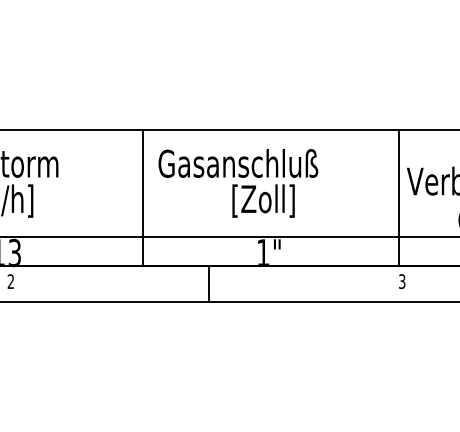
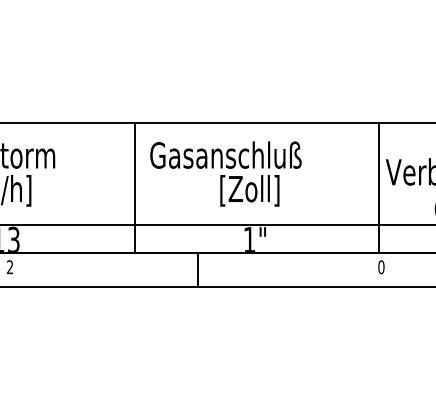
text: (401, 281) -> (380, 267), 3 -> 0

